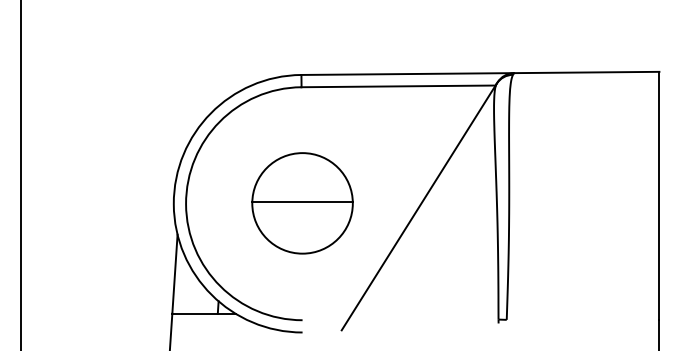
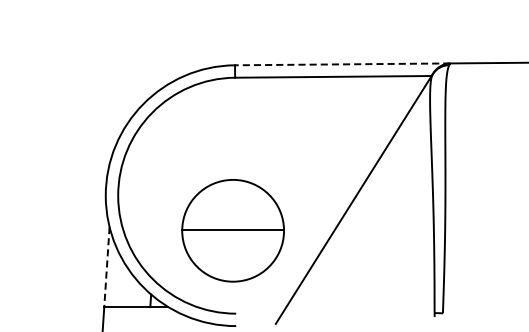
line: (407, 74) -> (342, 64), solid -> dashed
part: (302, 203) -> (233, 230), moved
line: (174, 274) -> (106, 267), solid -> dashed

